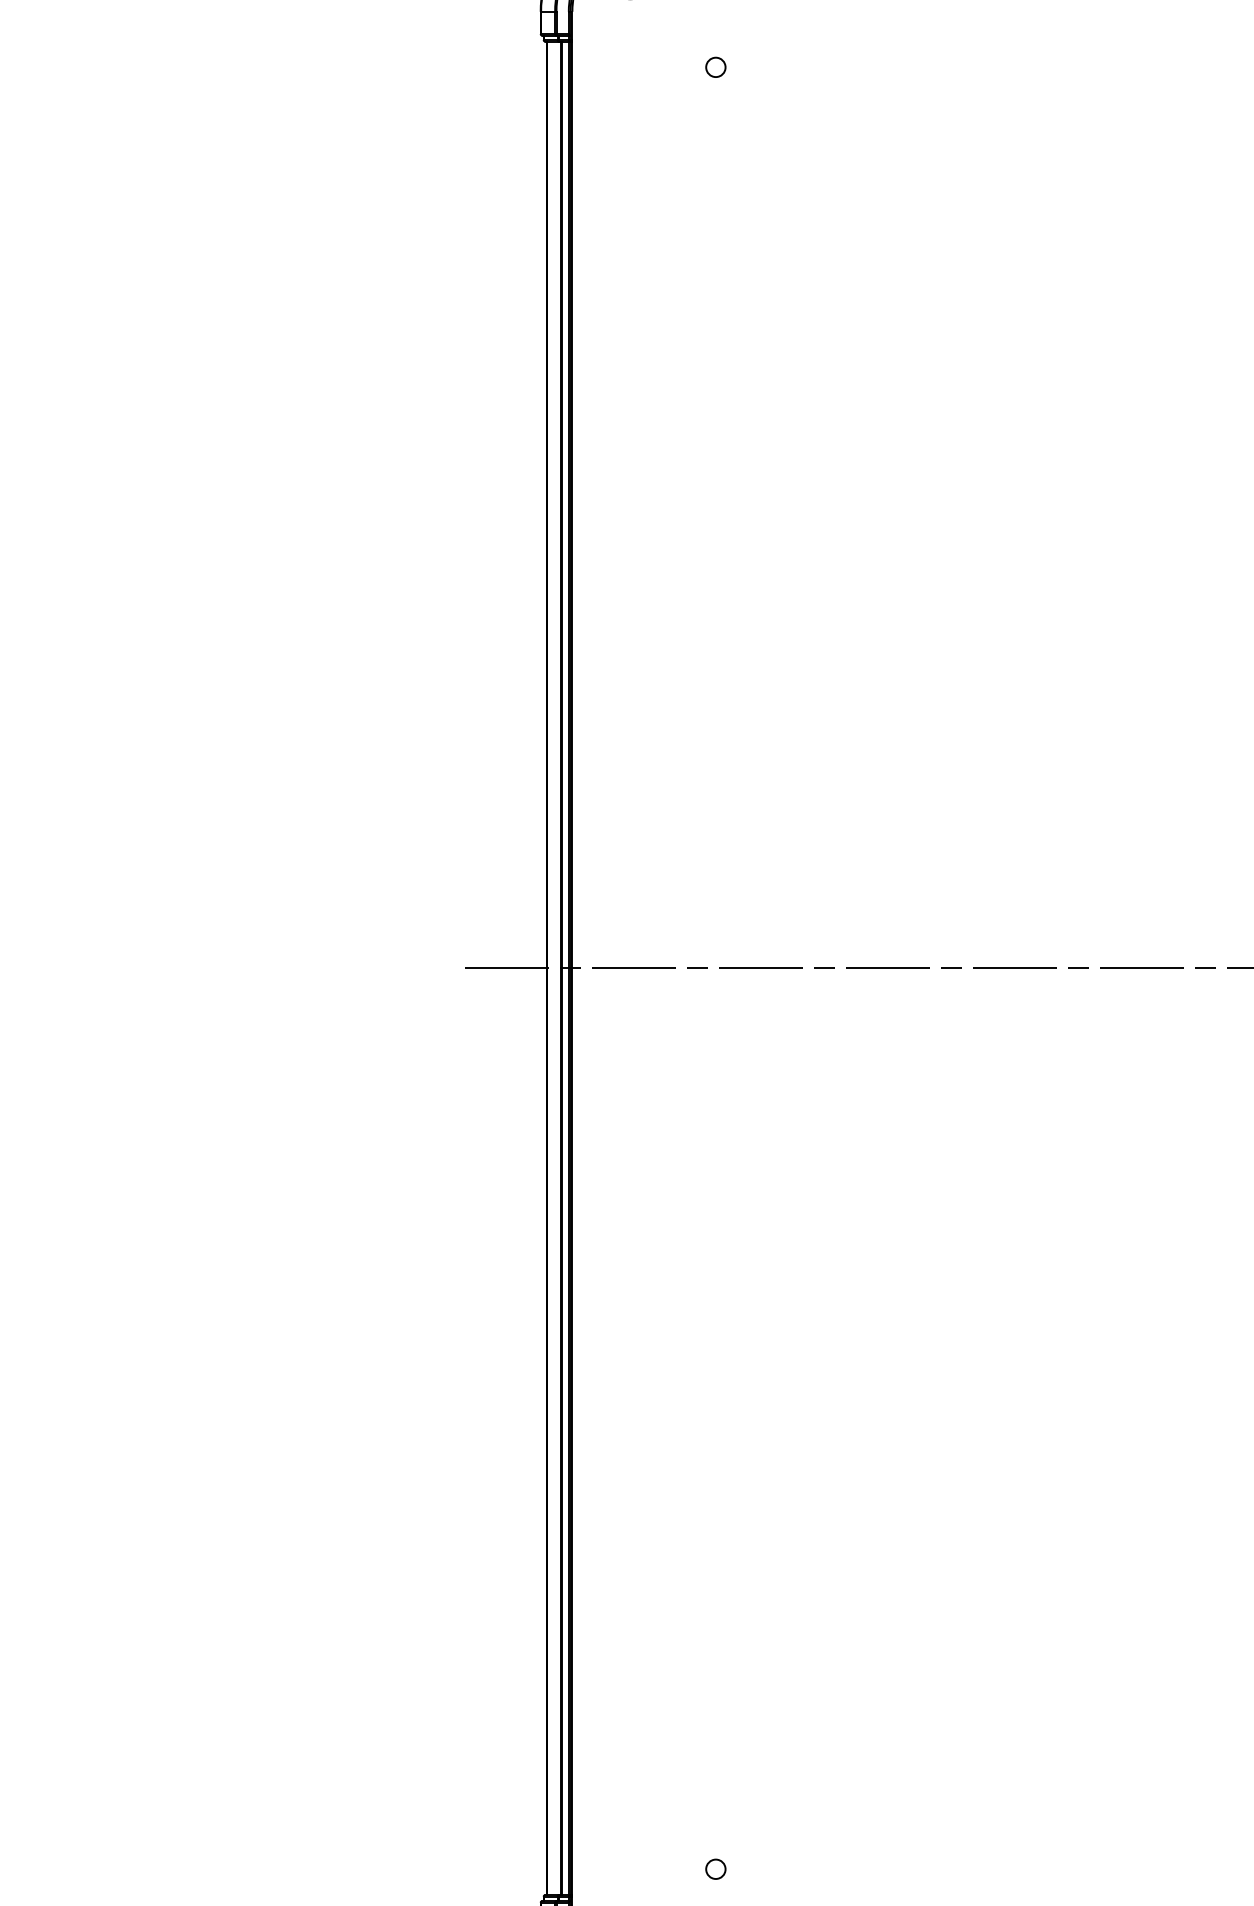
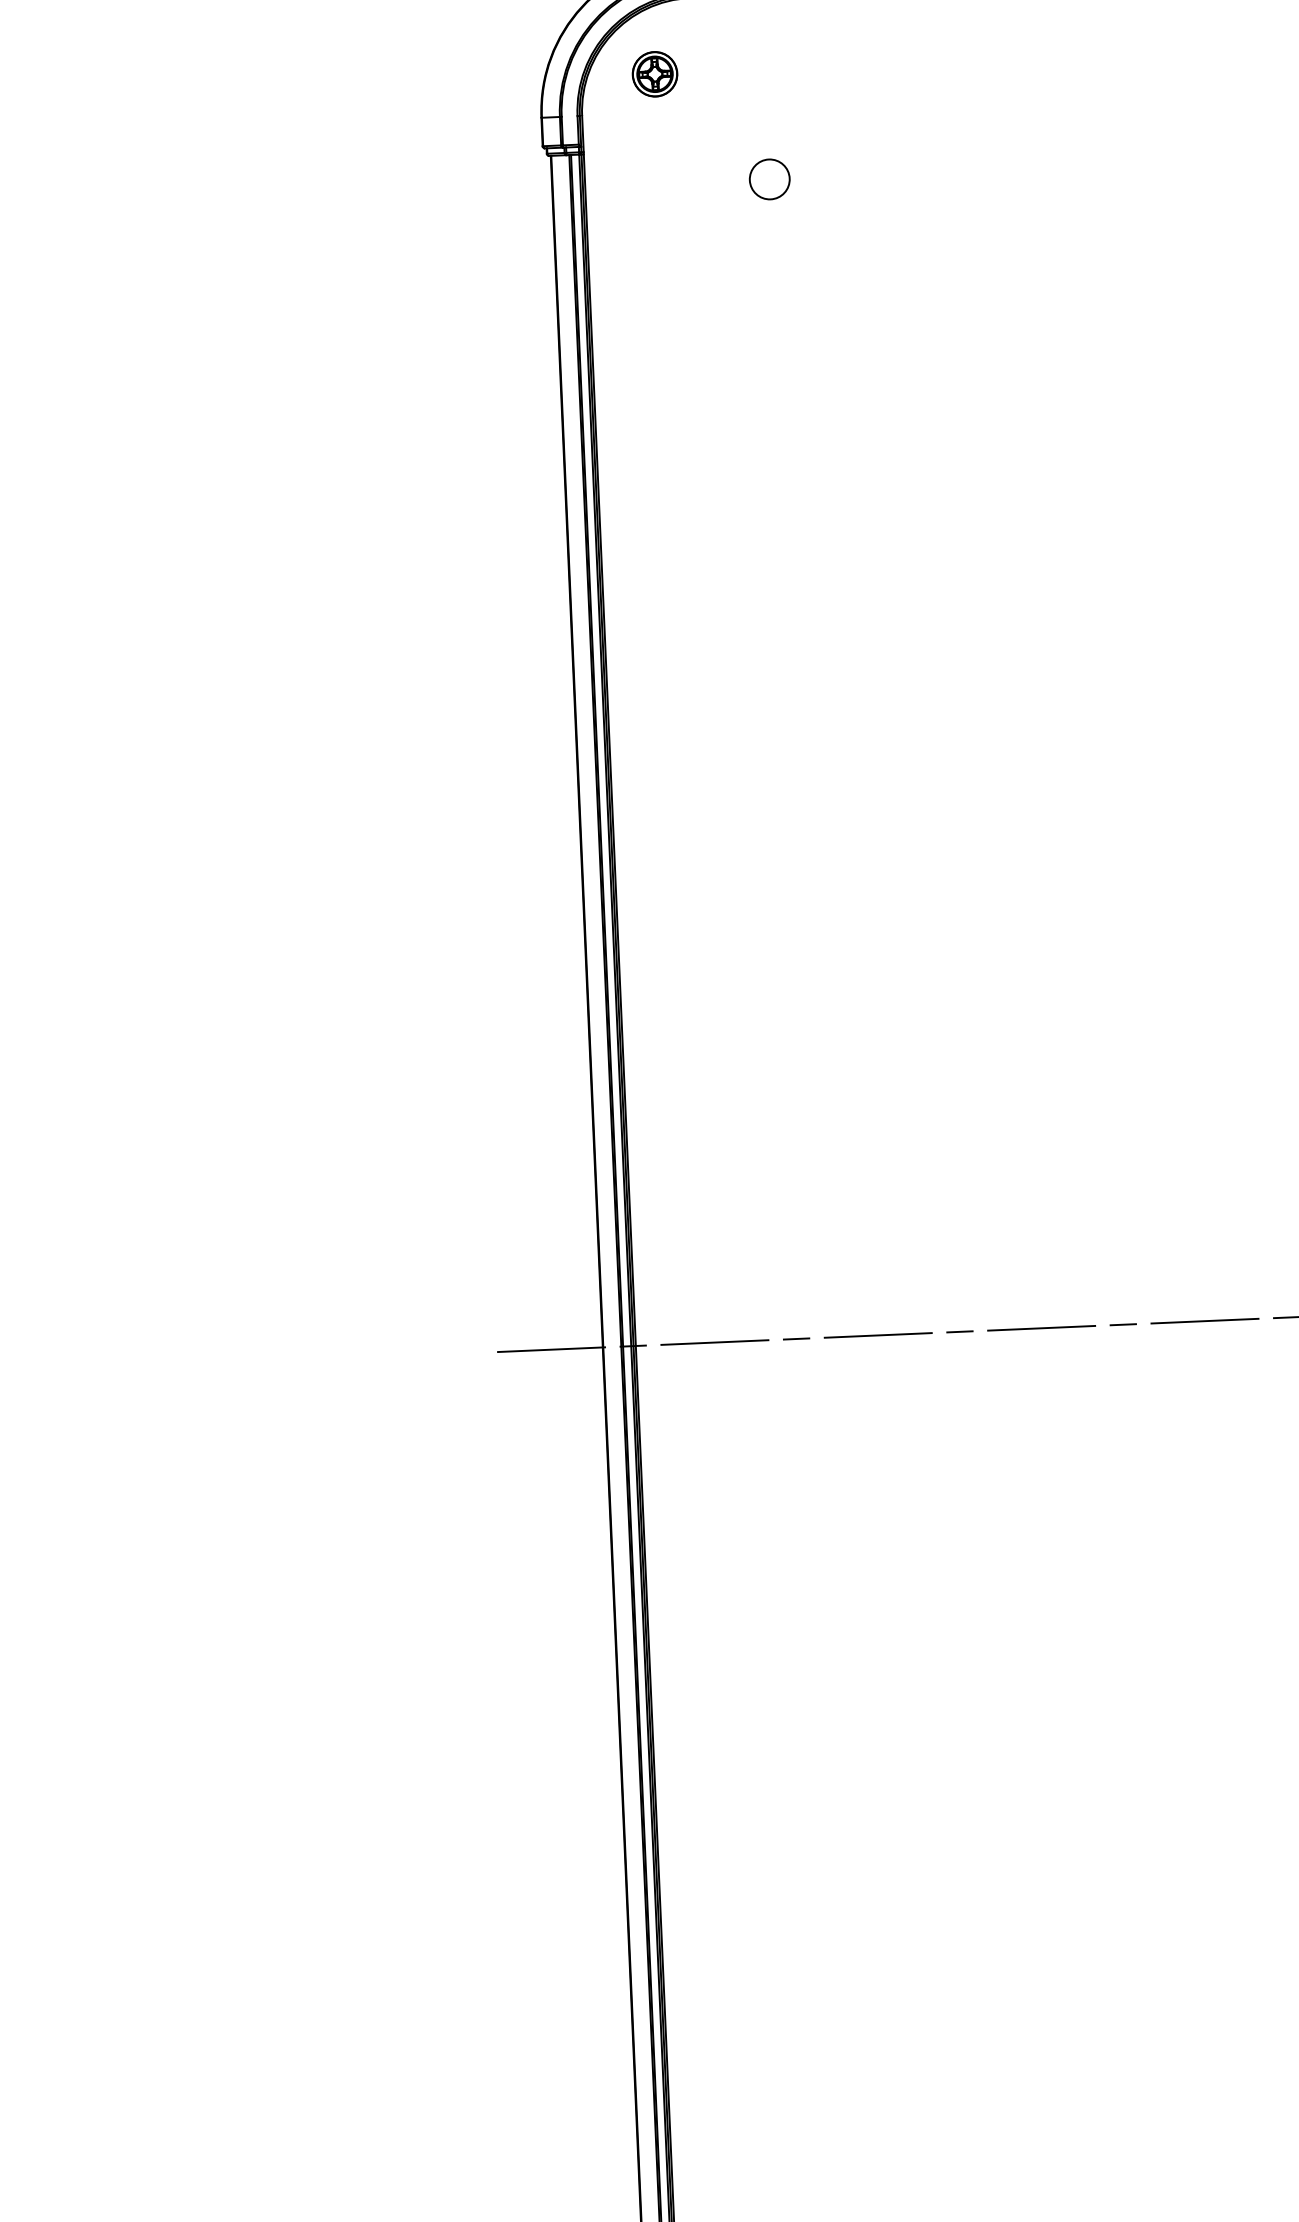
circle: (715, 67) -> (769, 179), size x1.6

